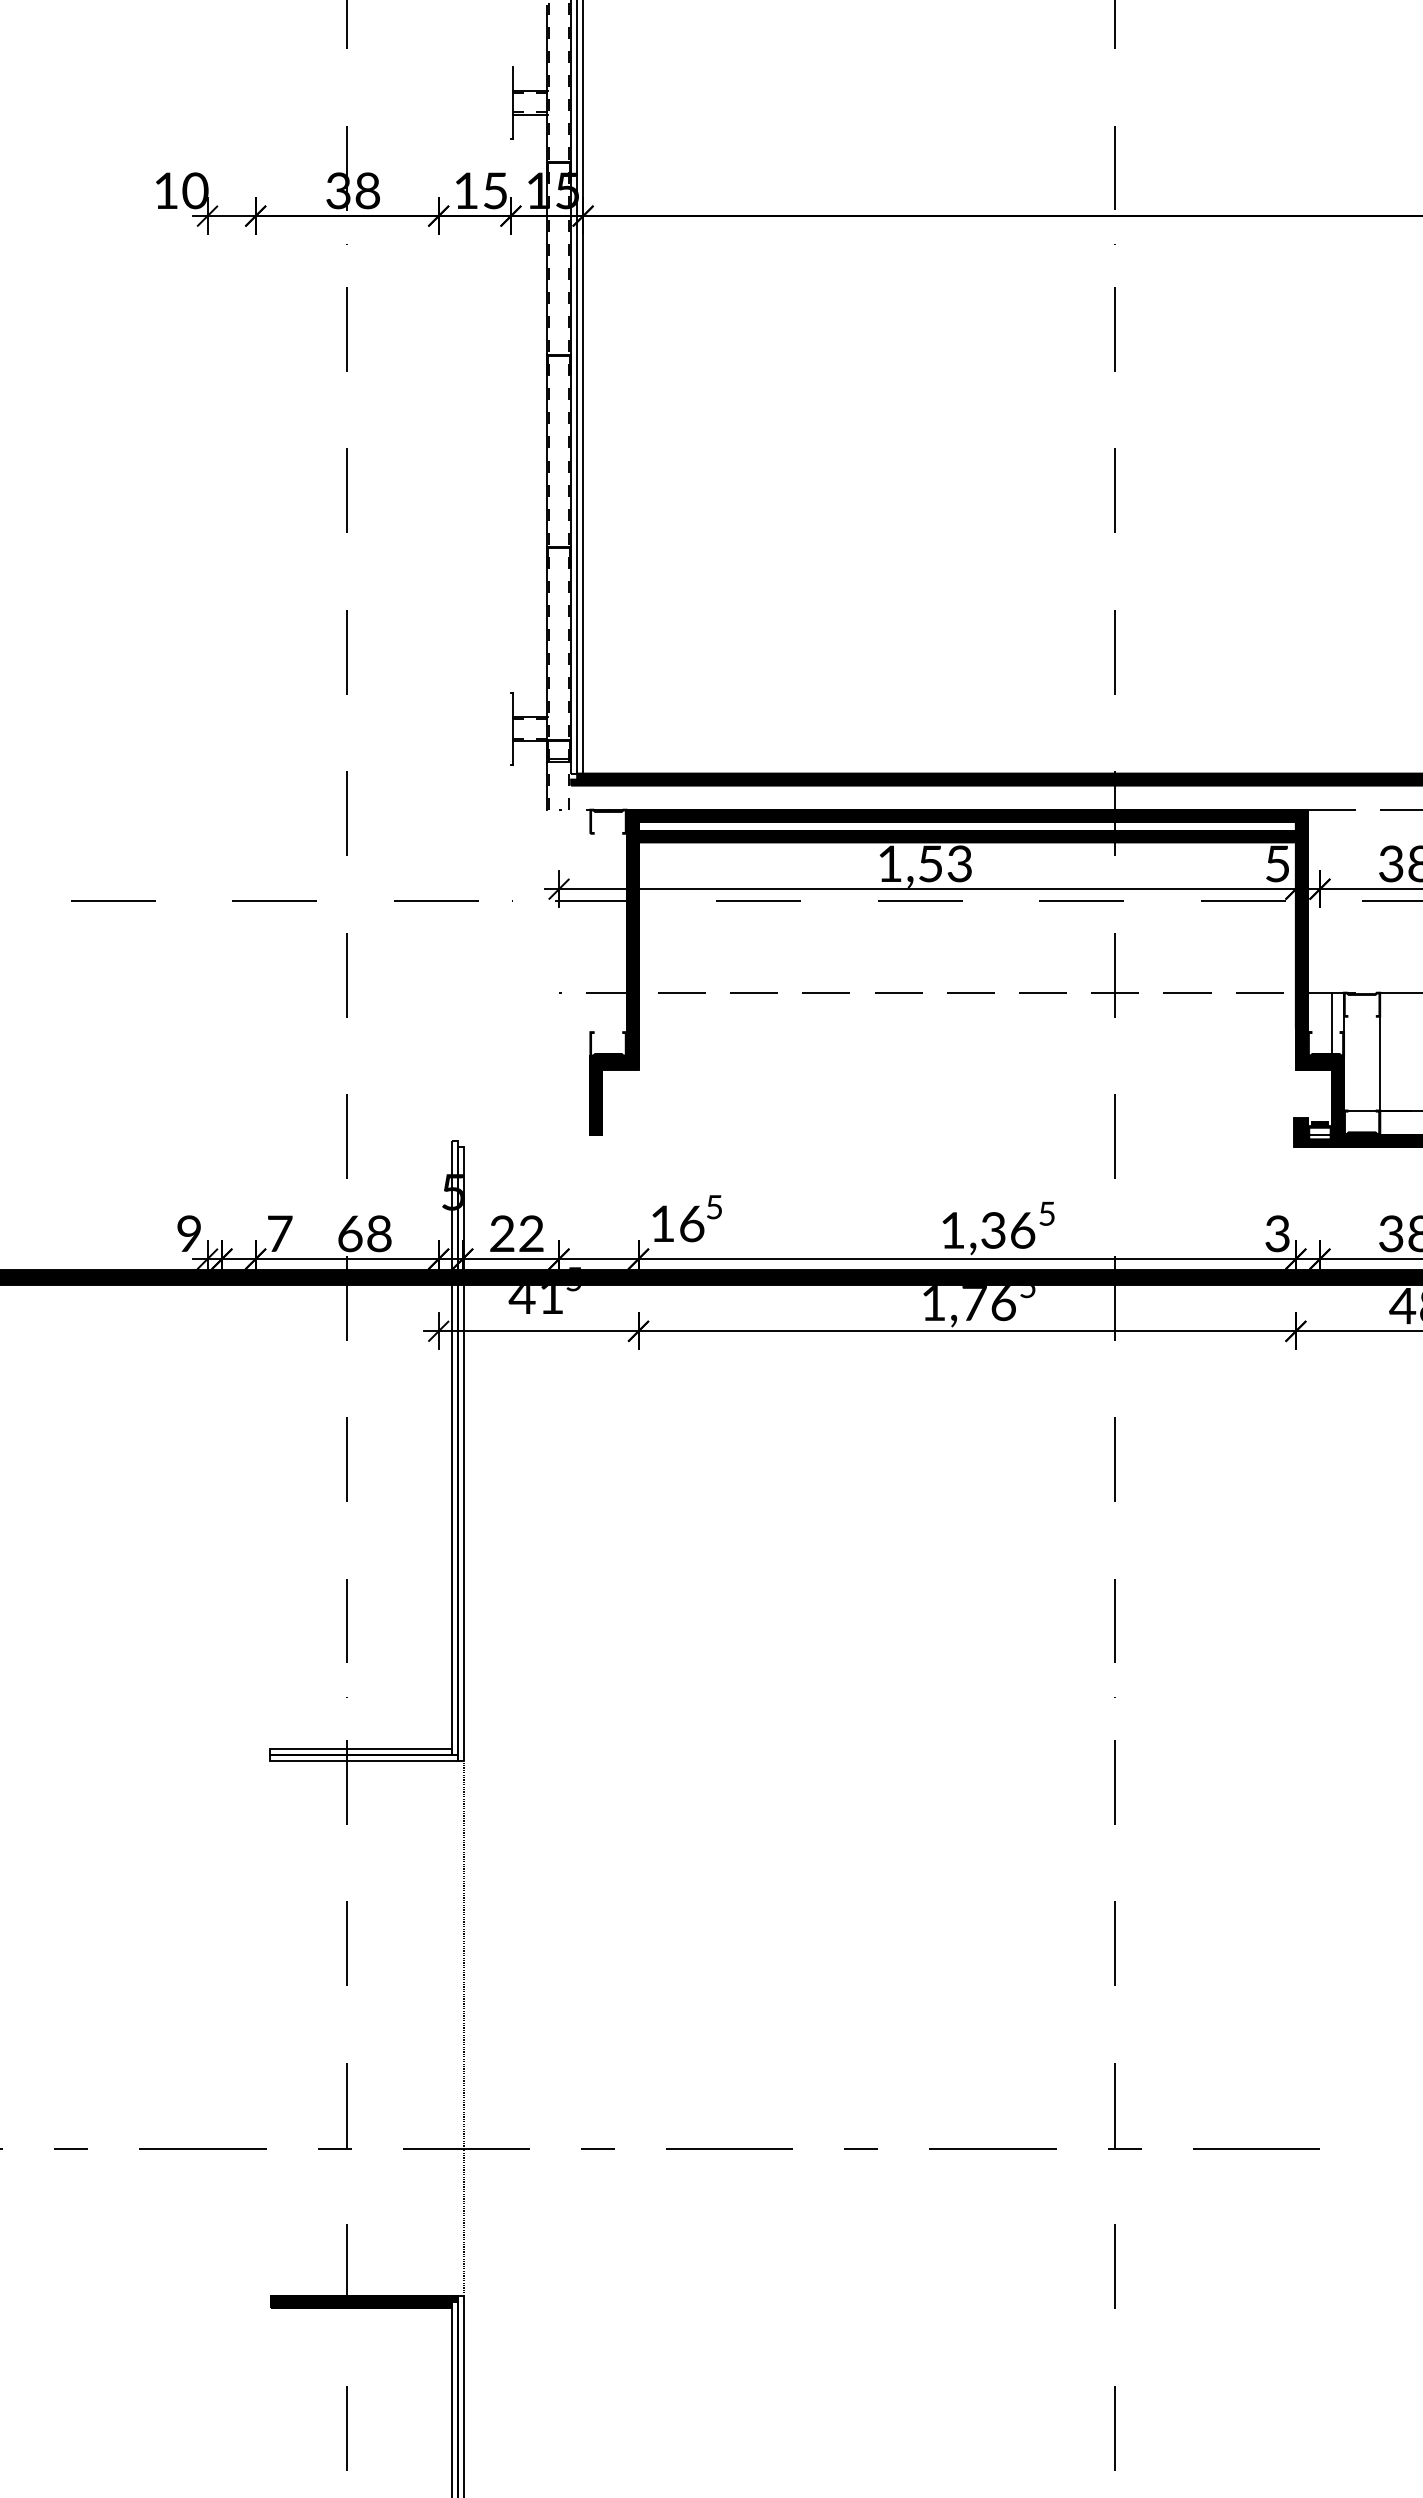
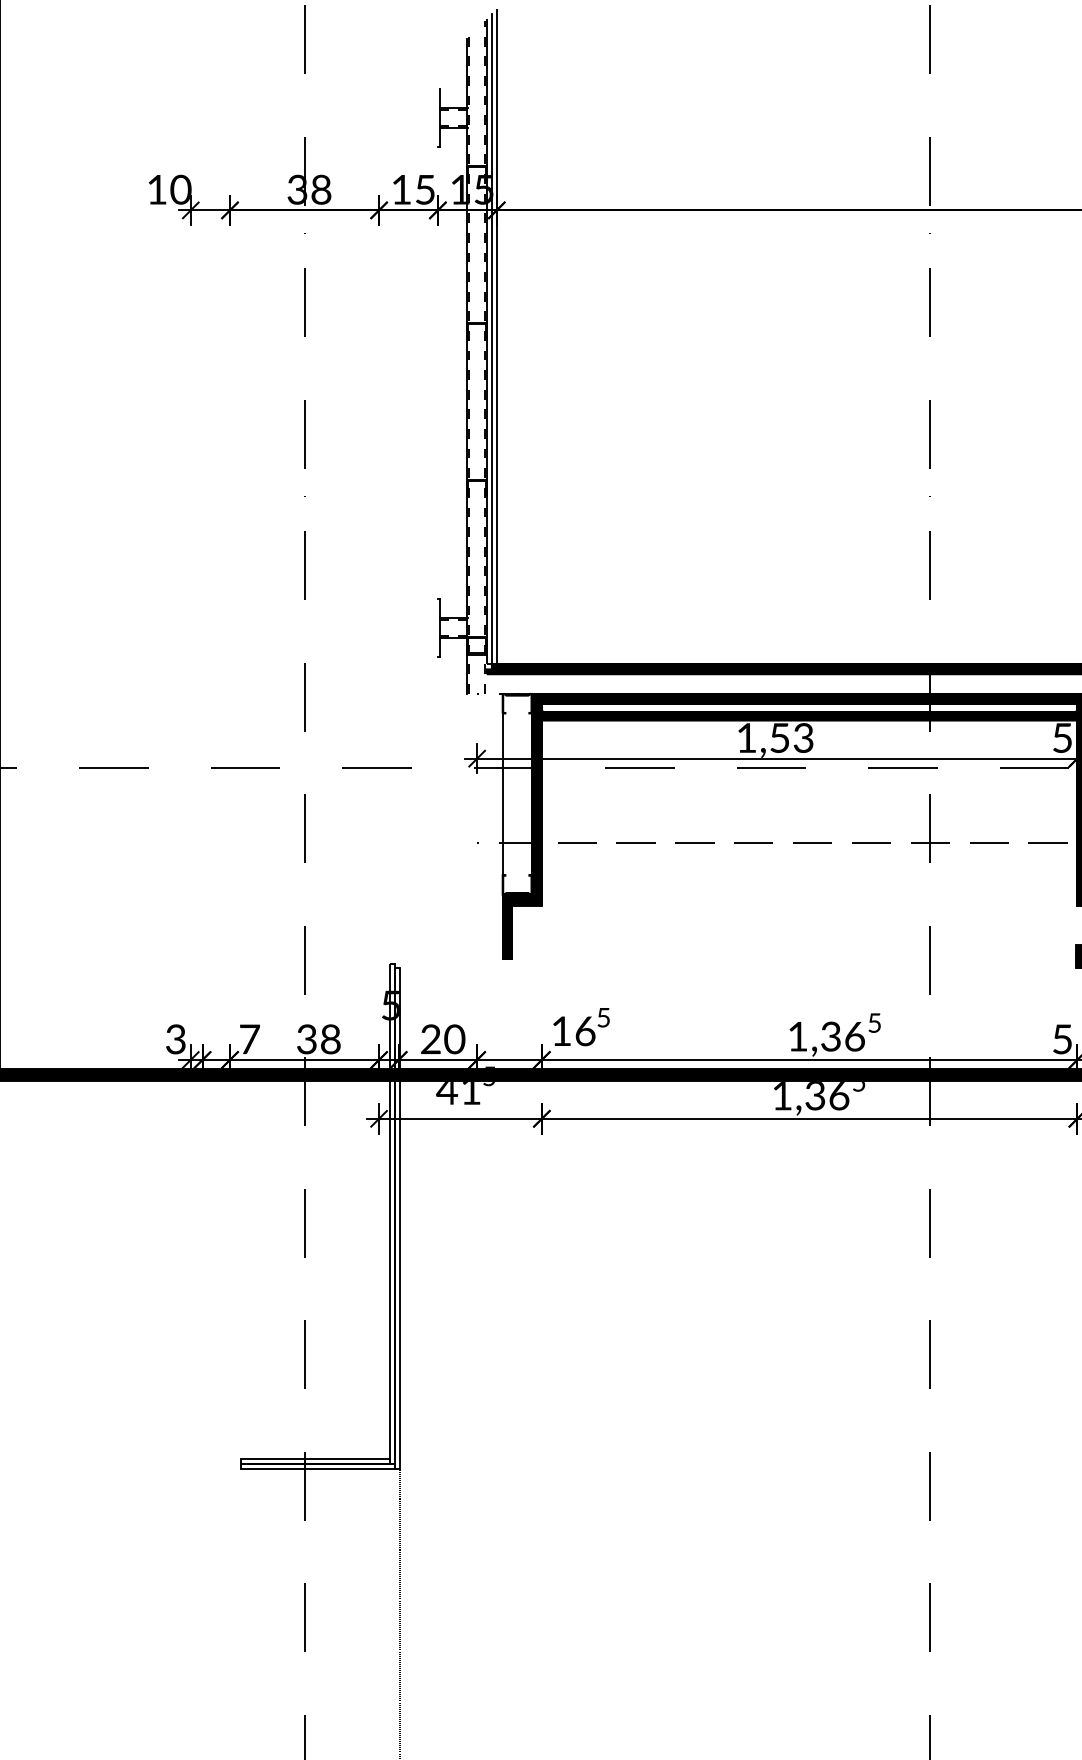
line: (590, 932) -> (502, 793), added
text: (189, 1233) -> (176, 1039), 9 -> 3
text: (350, 1233) -> (307, 1039), 68 -> 38
text: (531, 1233) -> (454, 1039), 22 -> 20
text: (1277, 1233) -> (1062, 1039), 3 -> 5
text: (974, 1303) -> (815, 1096), 1,76 -> 1,36

